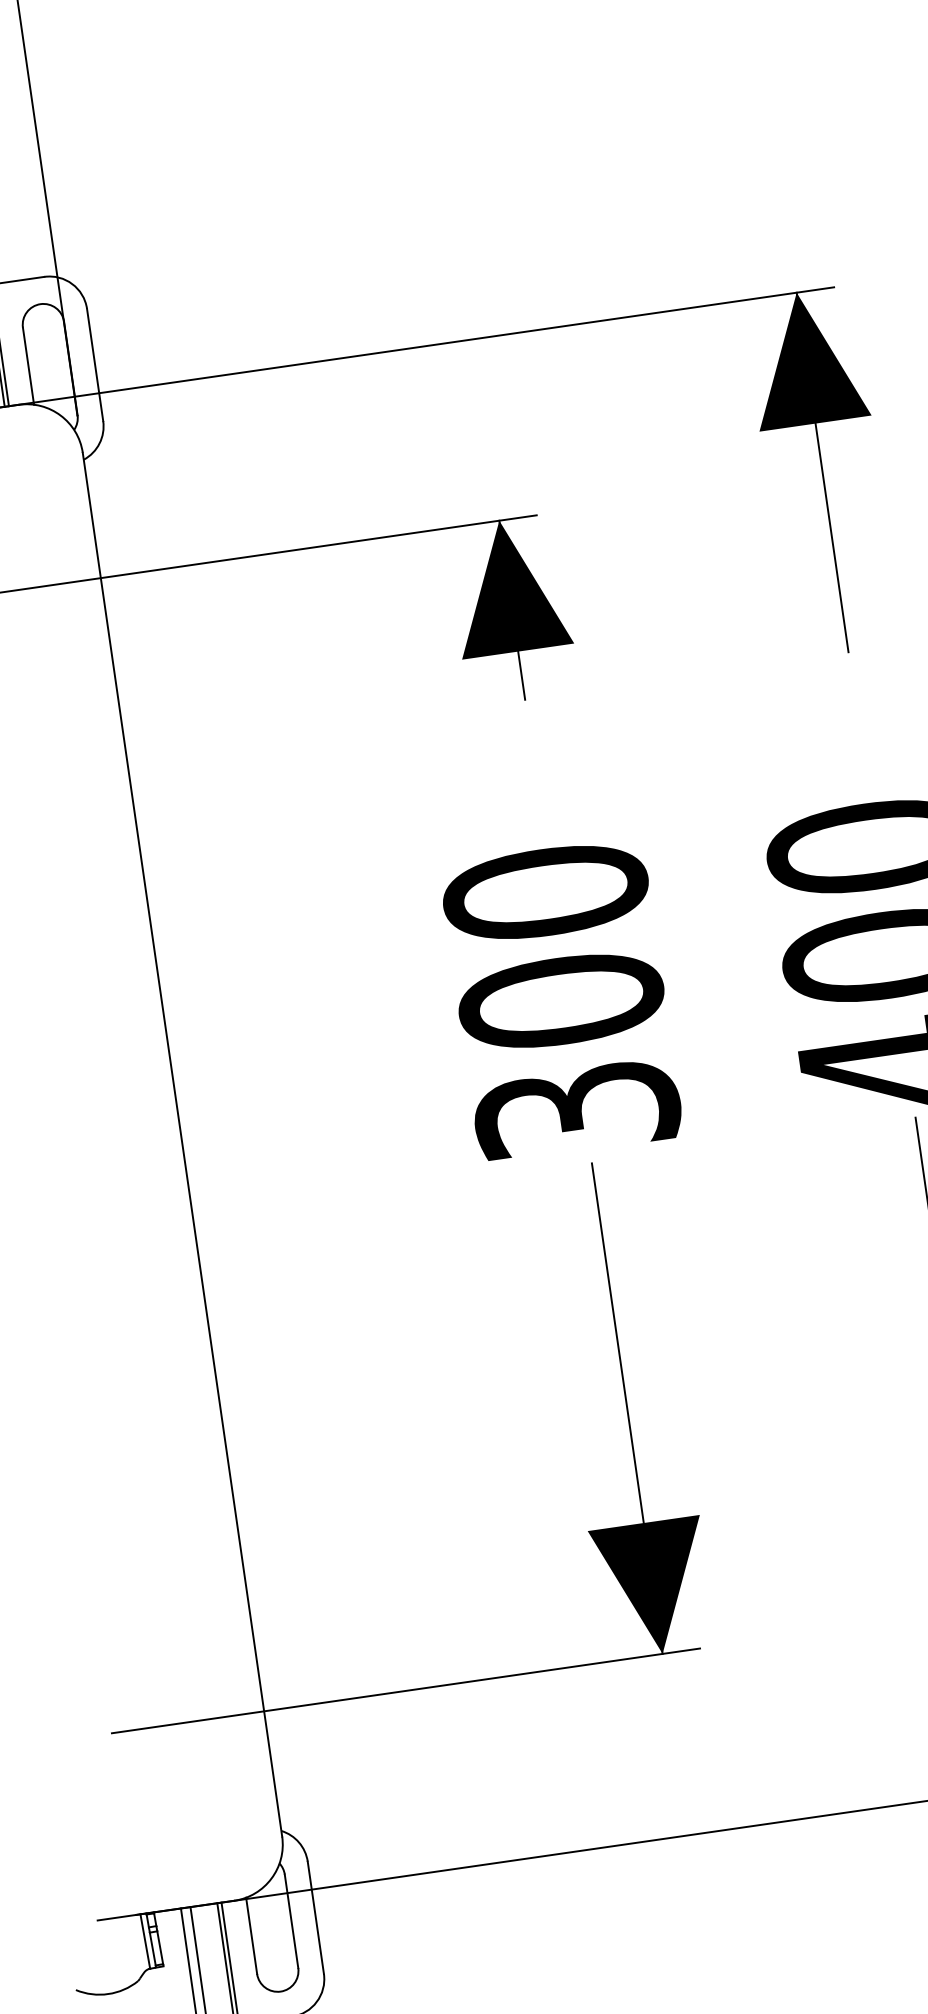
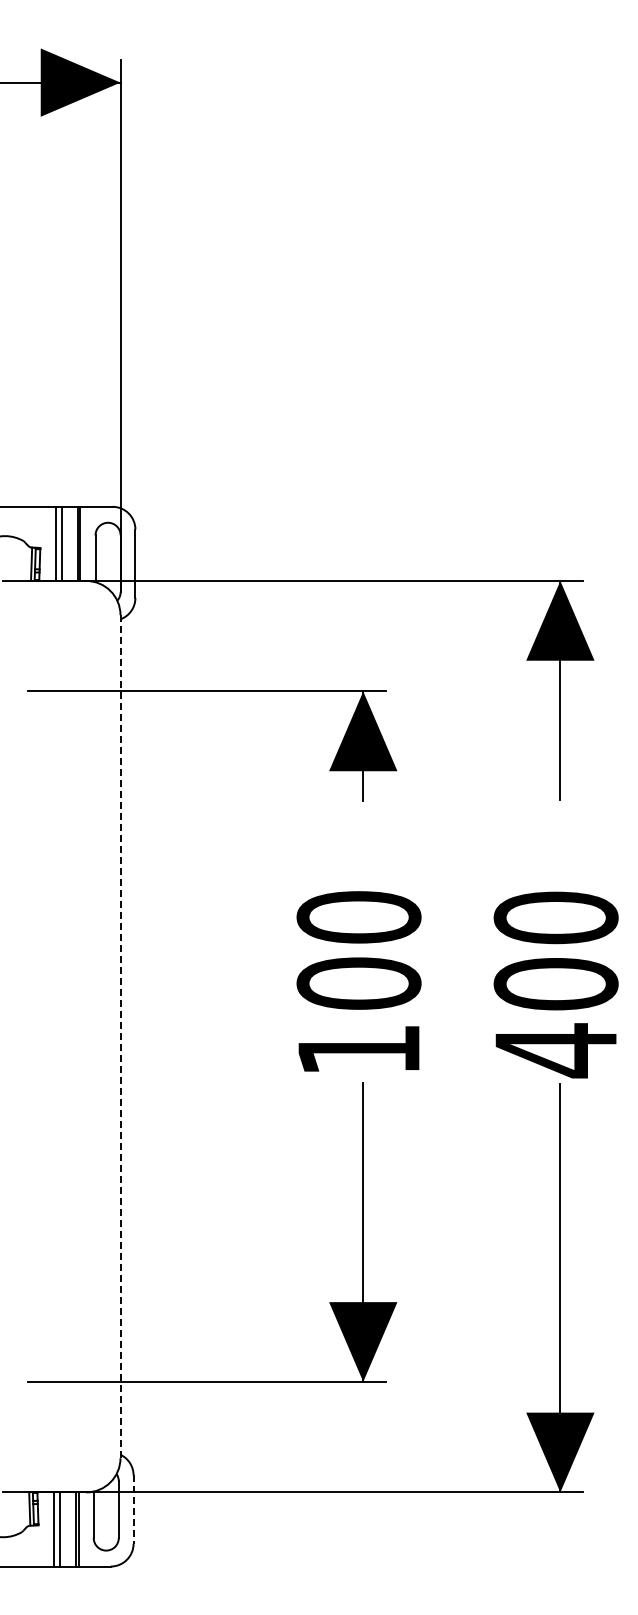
text: (576, 1111) -> (358, 1050), 300 -> 100
line: (182, 1144) -> (120, 1036), solid -> dashed
line: (315, 1919) -> (133, 1510), solid -> dashed

